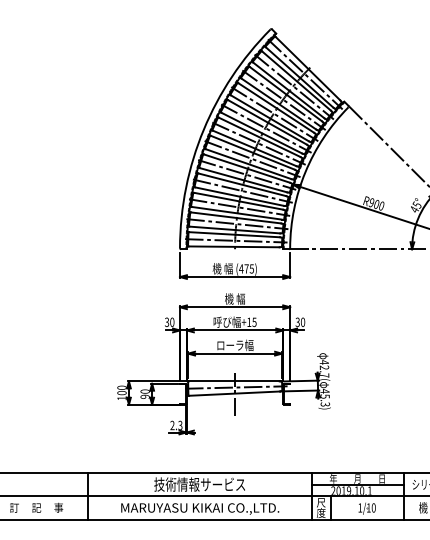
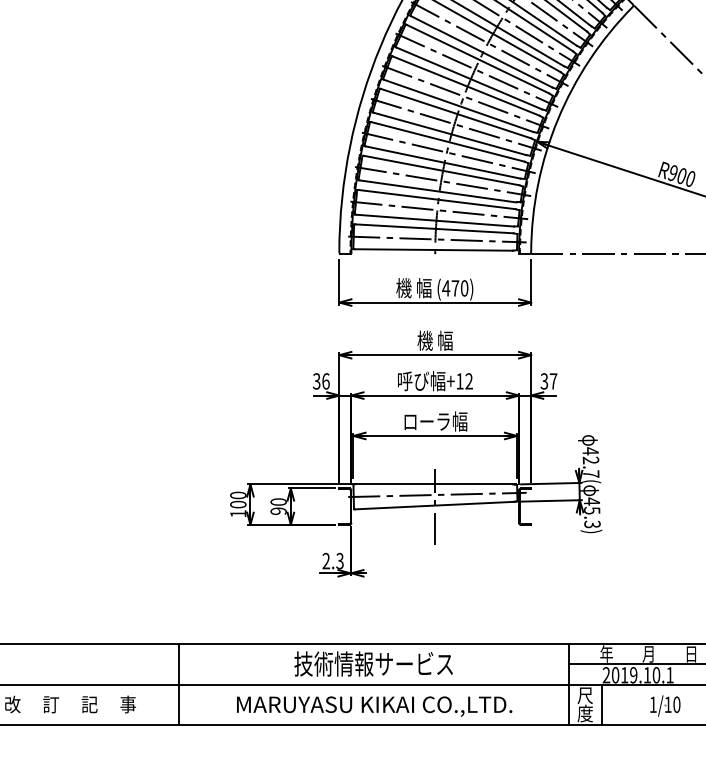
text: (251, 268) -> (463, 287), (475) -> (470)
text: (172, 321) -> (326, 379), 30 -> 36
text: (303, 321) -> (554, 379), 30 -> 37
text: (254, 322) -> (469, 381), +15 -> +12

